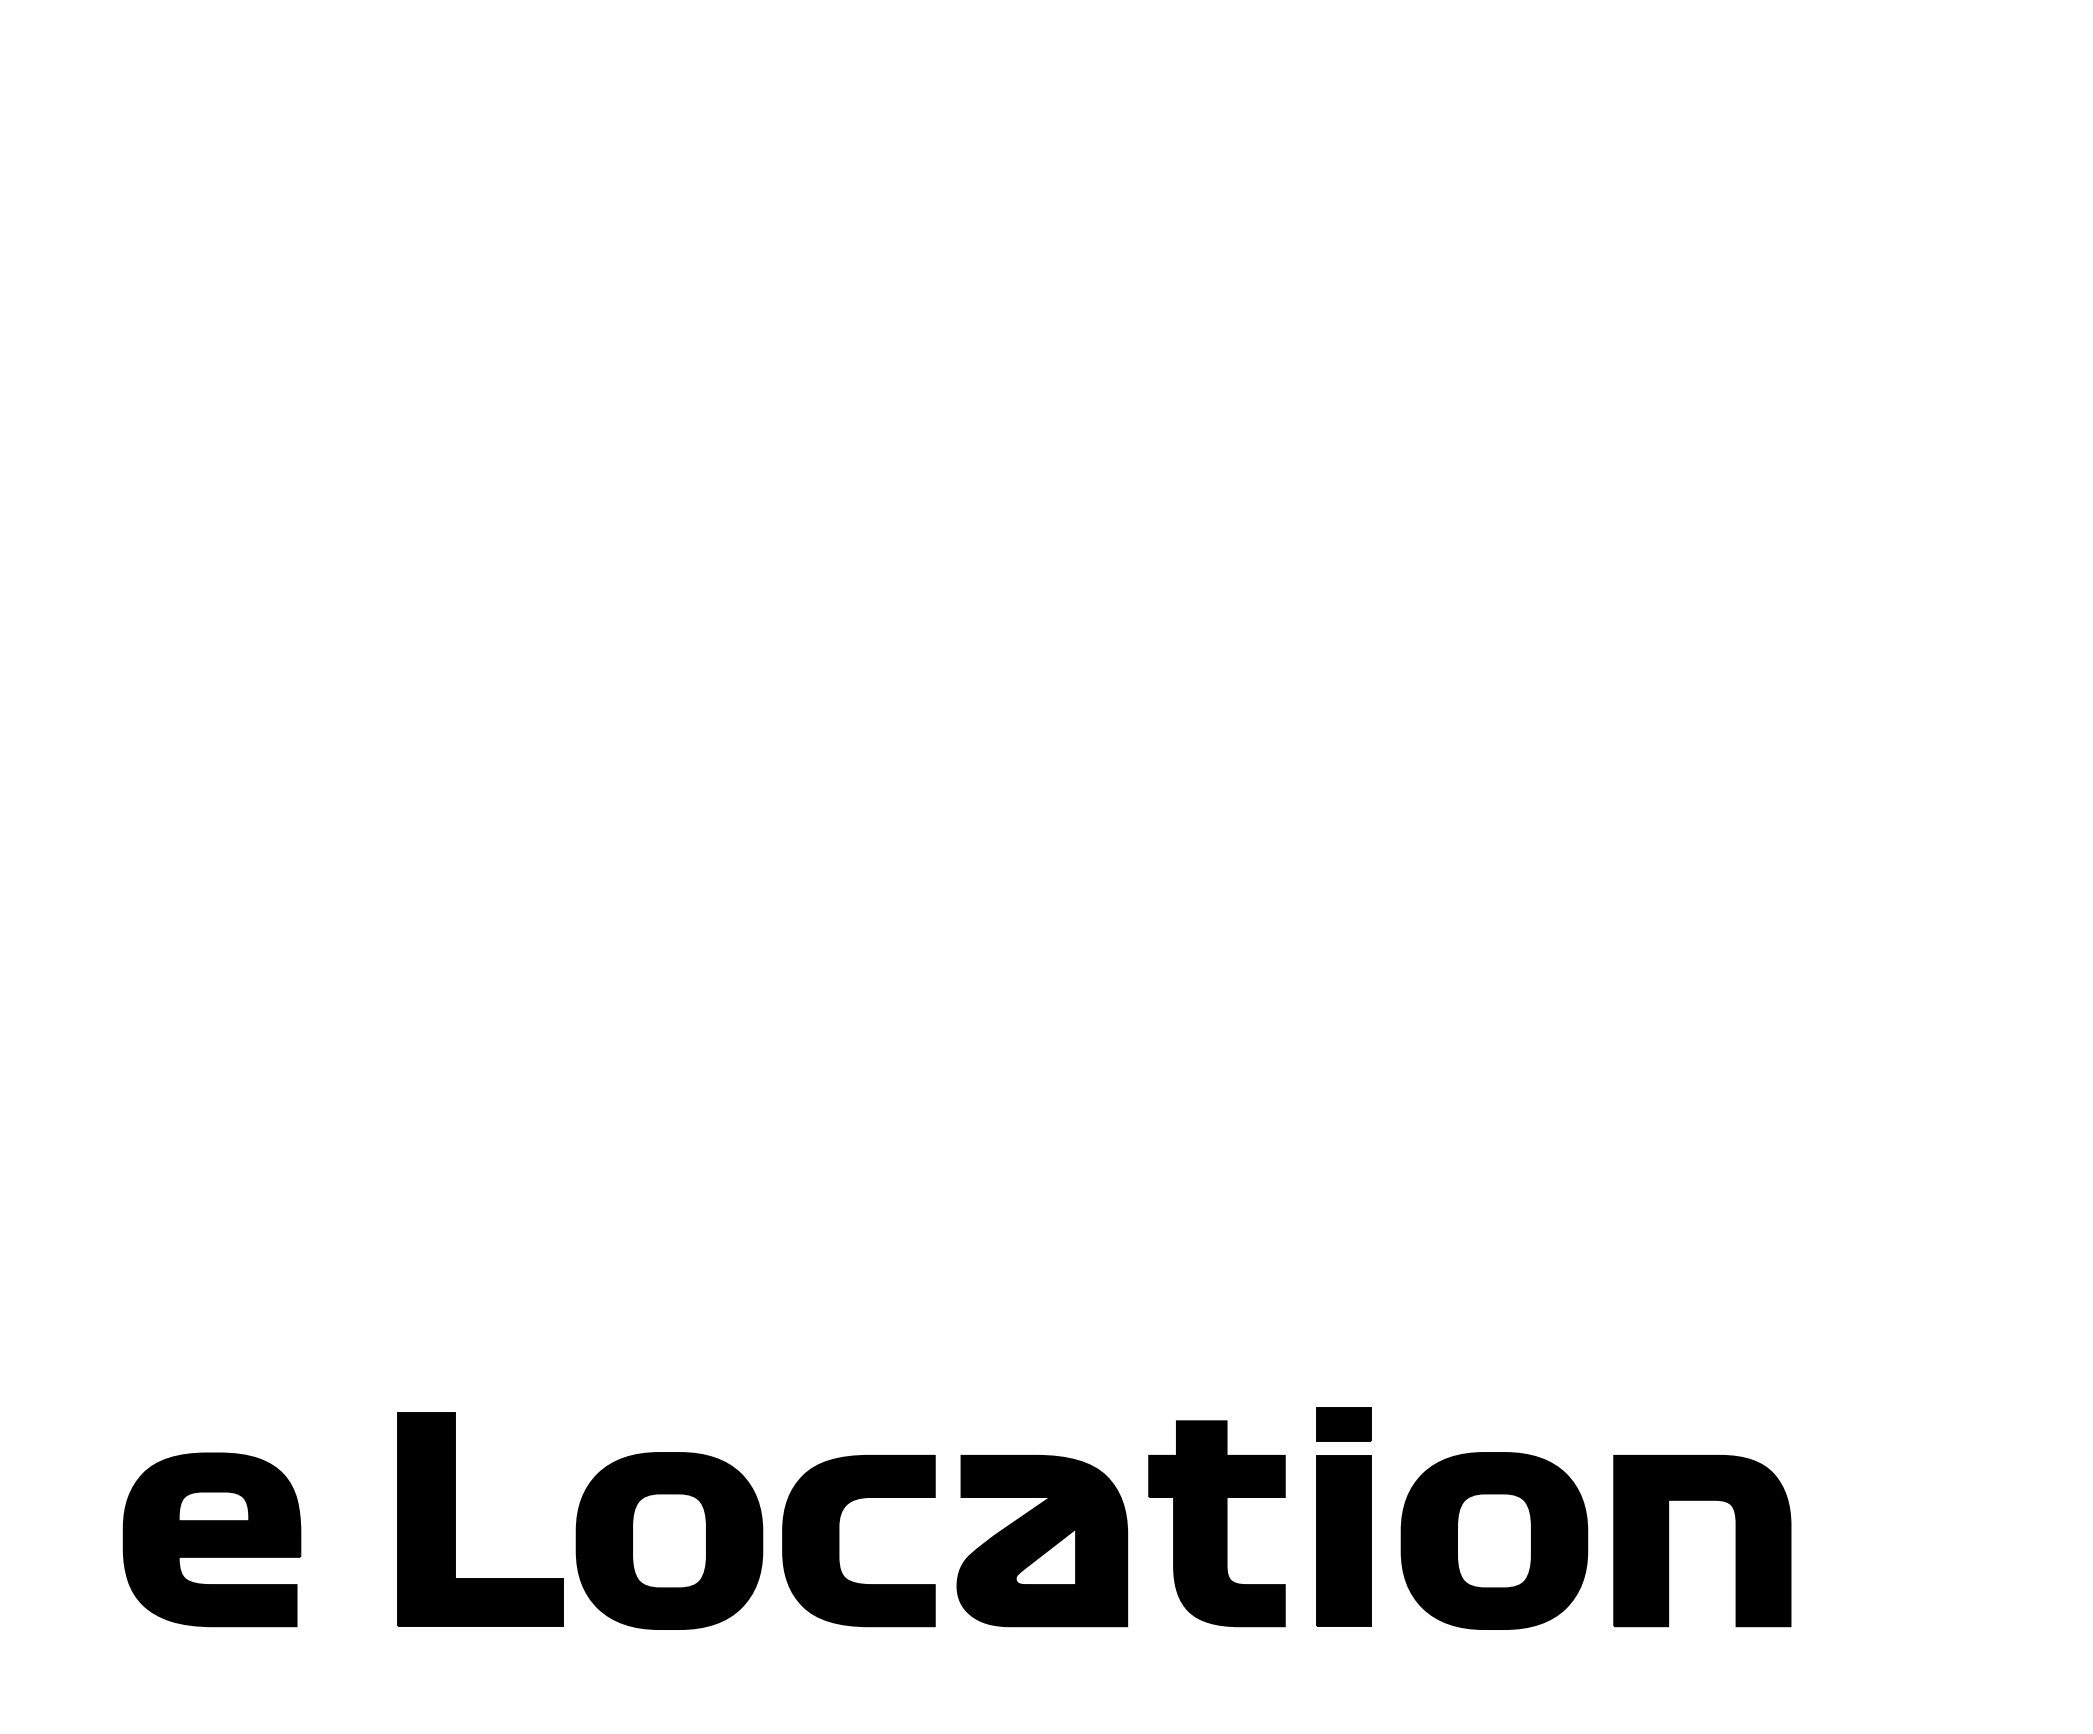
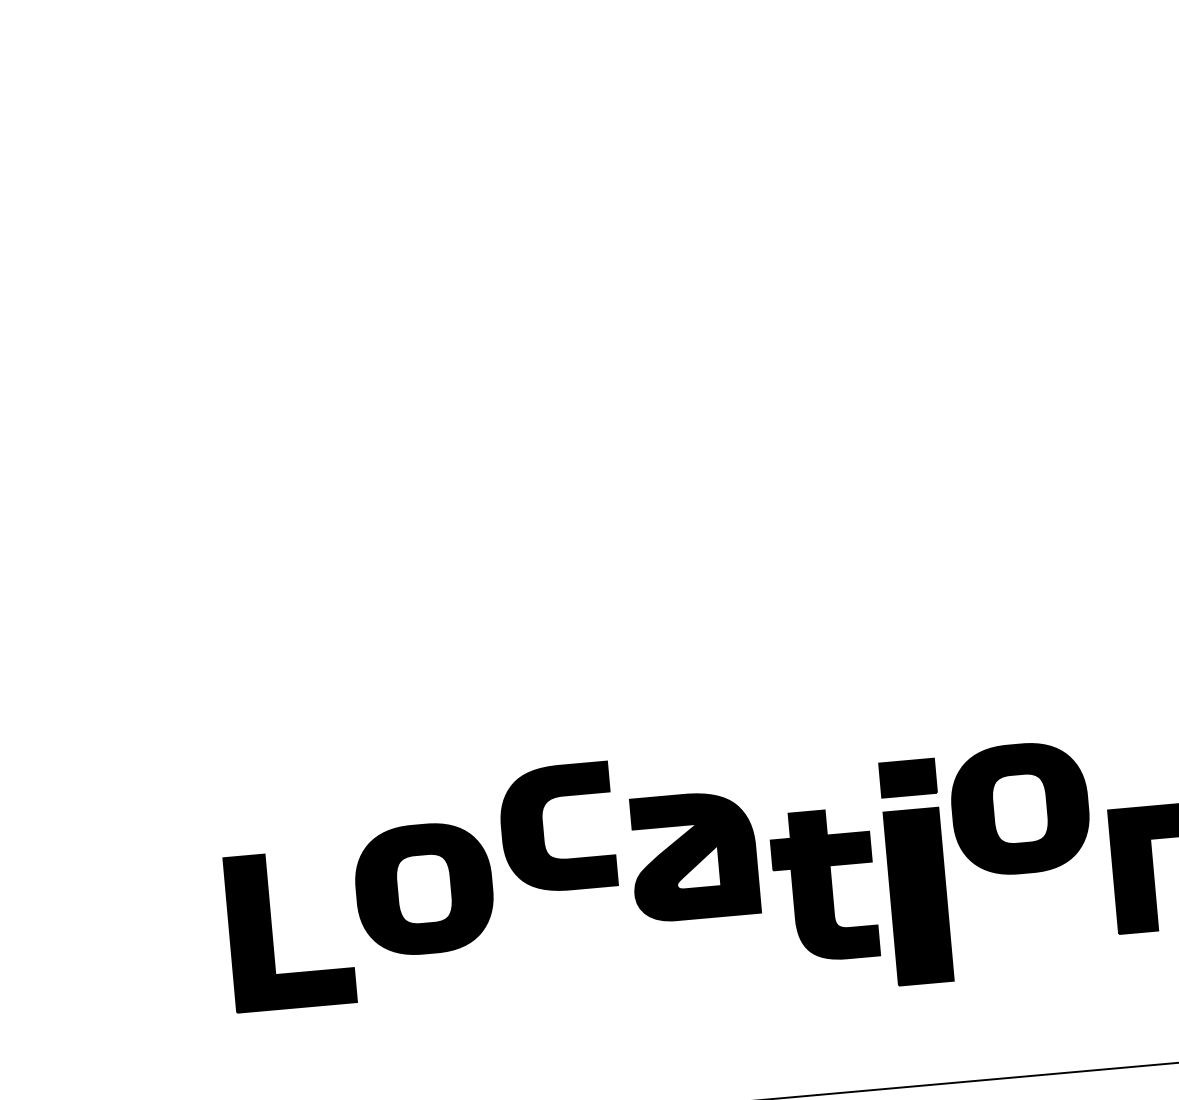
part: (1343, 1516) -> (915, 871), size x1.4
part: (211, 1539) -> (96, 961), removed
part: (669, 1540) -> (424, 888), moved
part: (1494, 1540) -> (1020, 808), moved
part: (839, 1541) -> (543, 829), moved
part: (1042, 1541) -> (694, 856), moved

